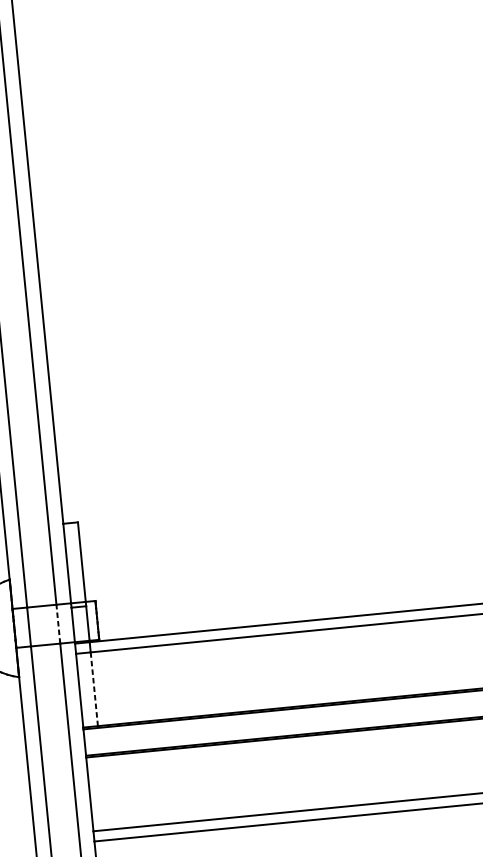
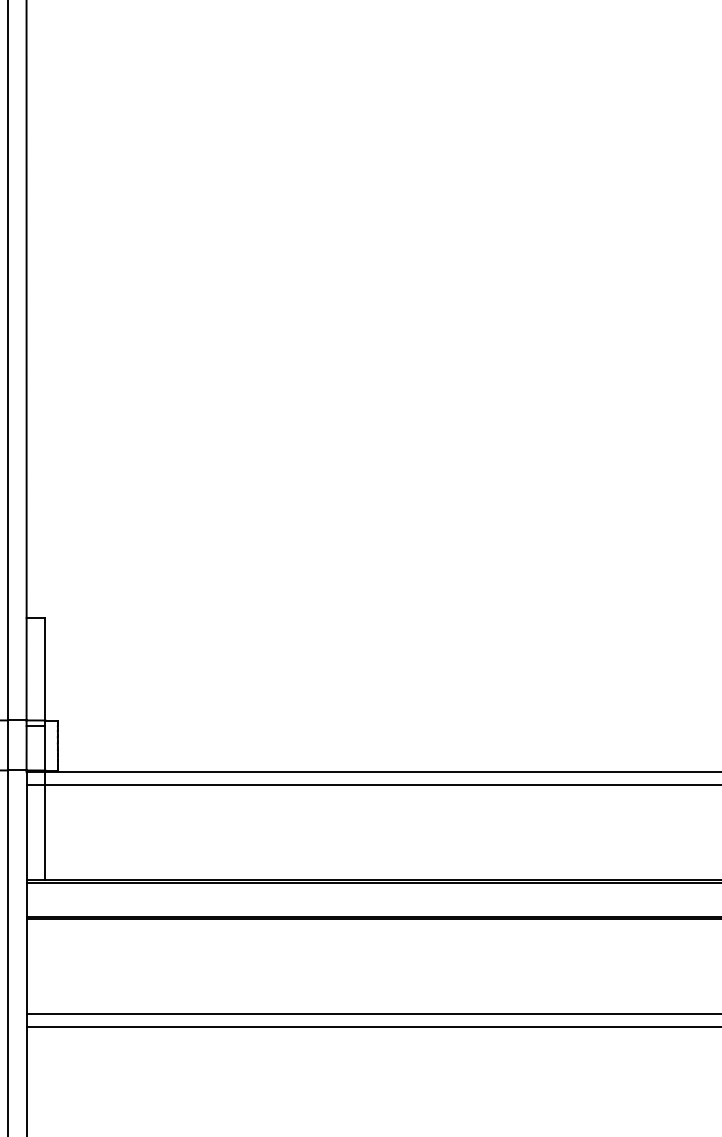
line: (58, 623) -> (7, 744), dashed -> solid
line: (94, 688) -> (45, 832), dashed -> solid

